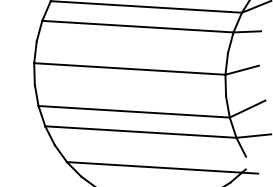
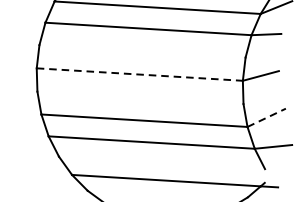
line: (129, 68) -> (139, 74), solid -> dashed
line: (247, 109) -> (266, 118), solid -> dashed

